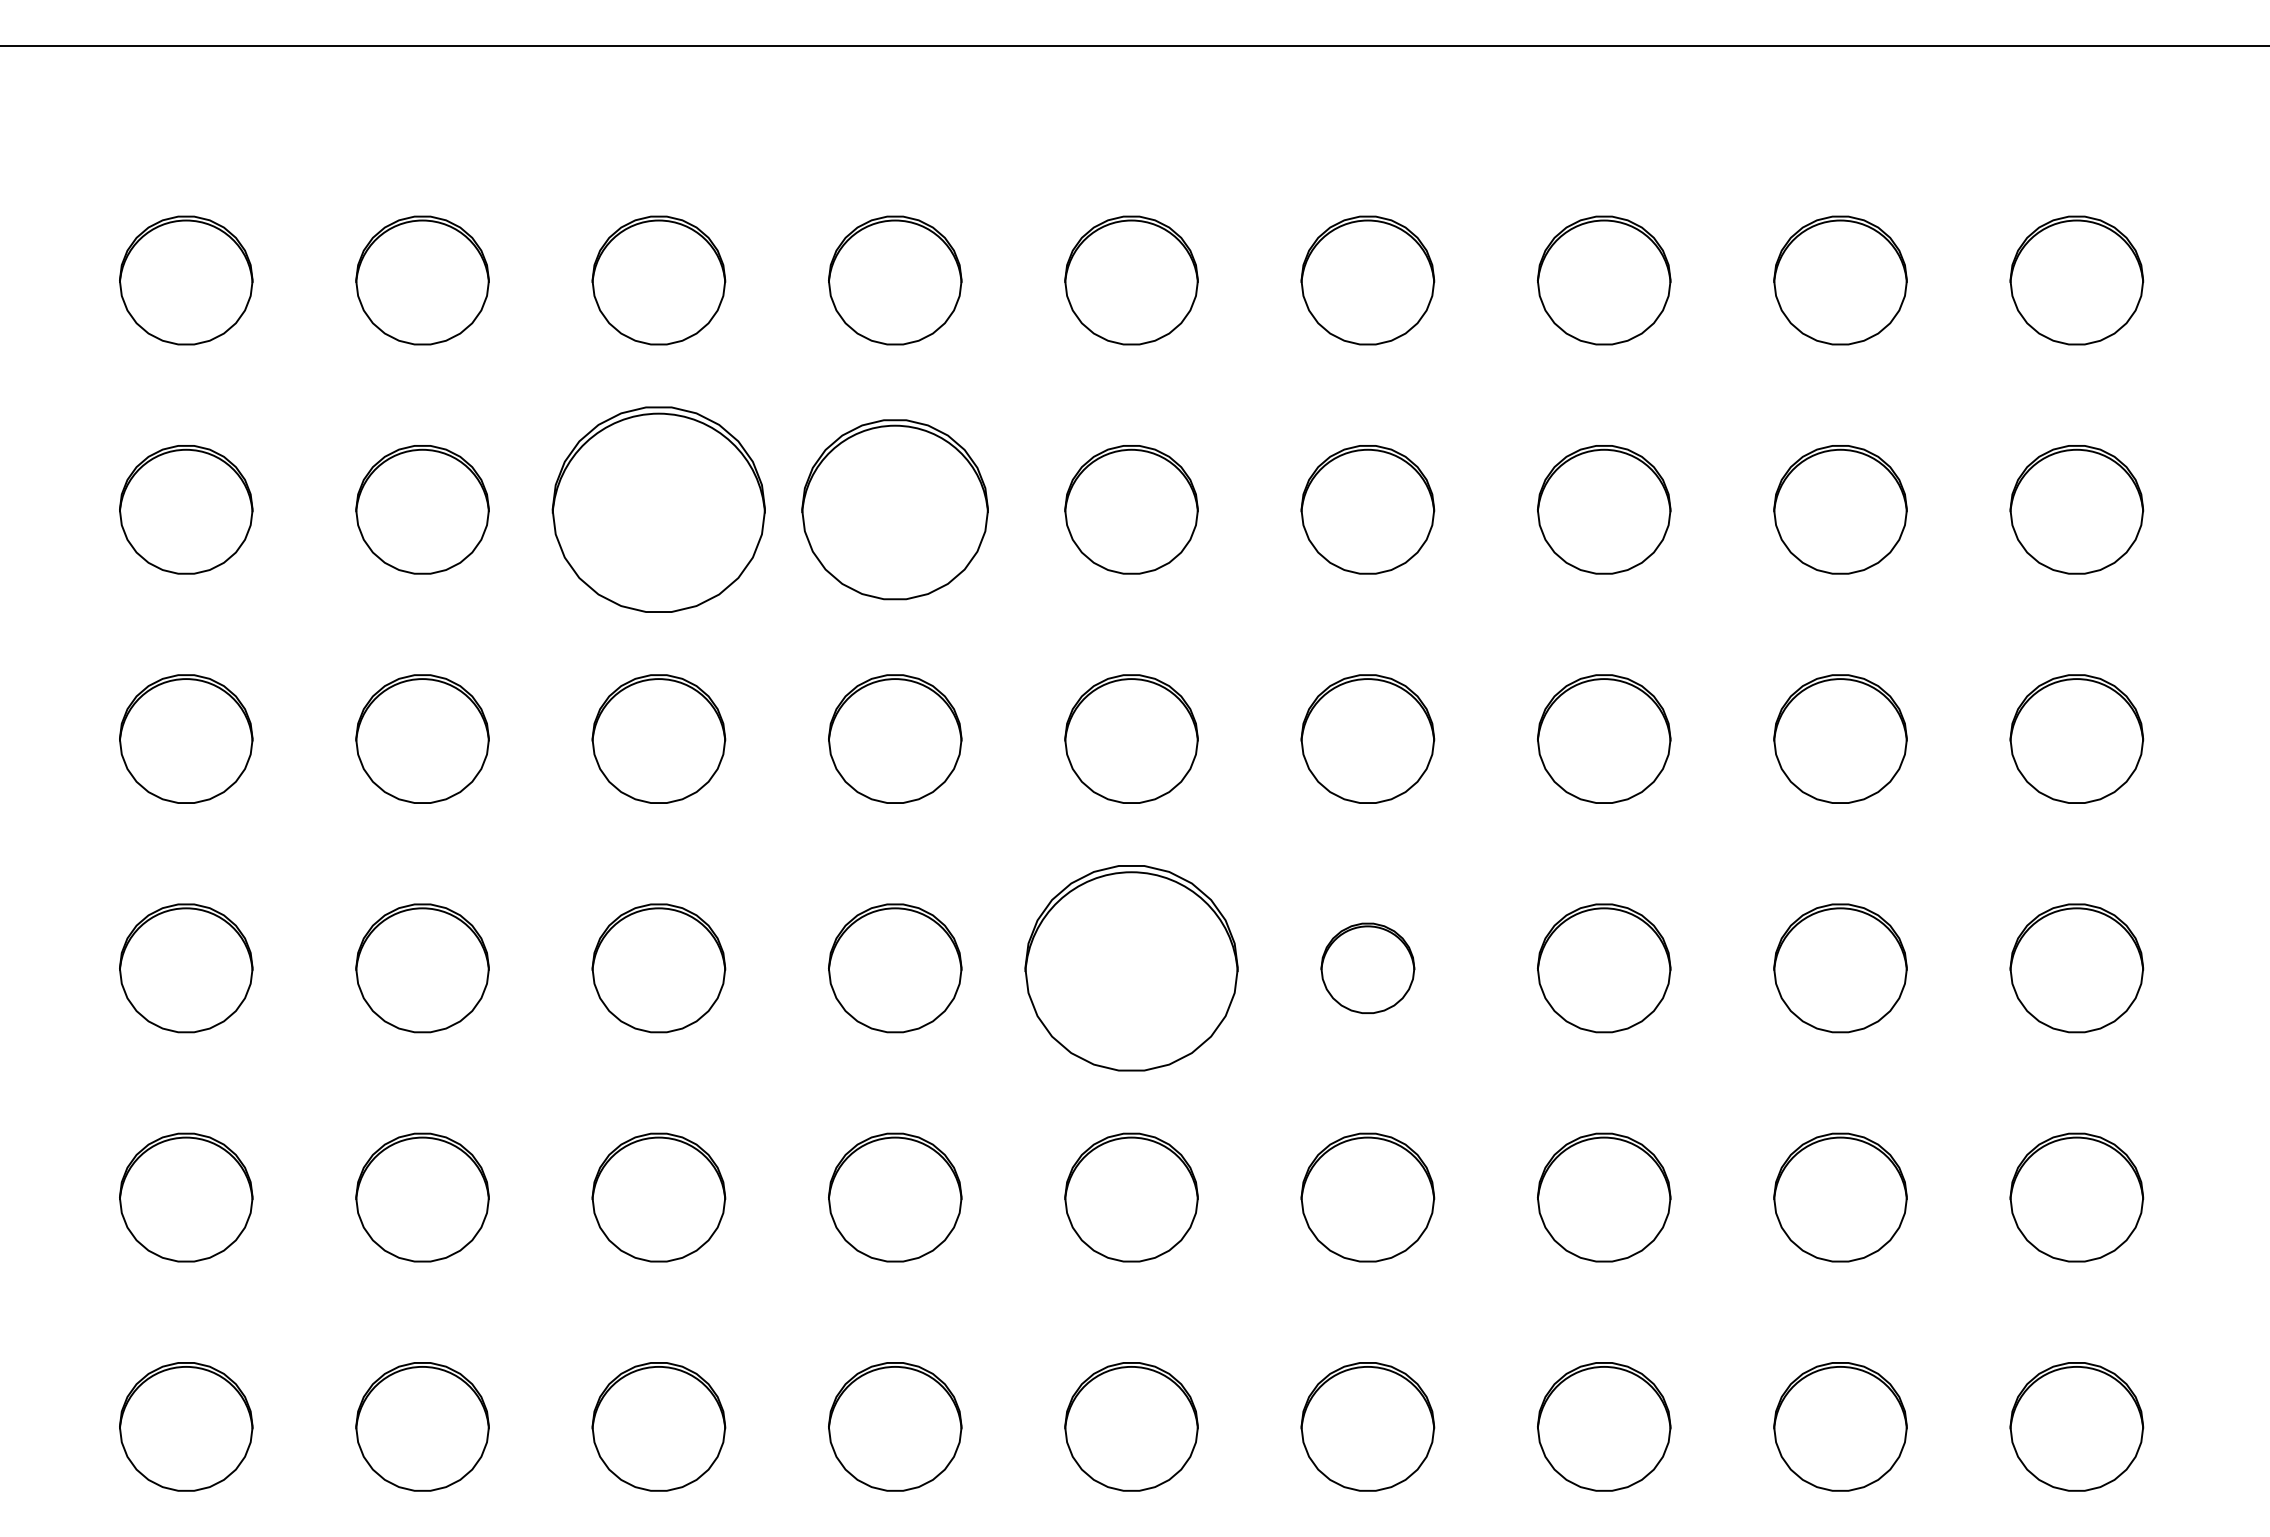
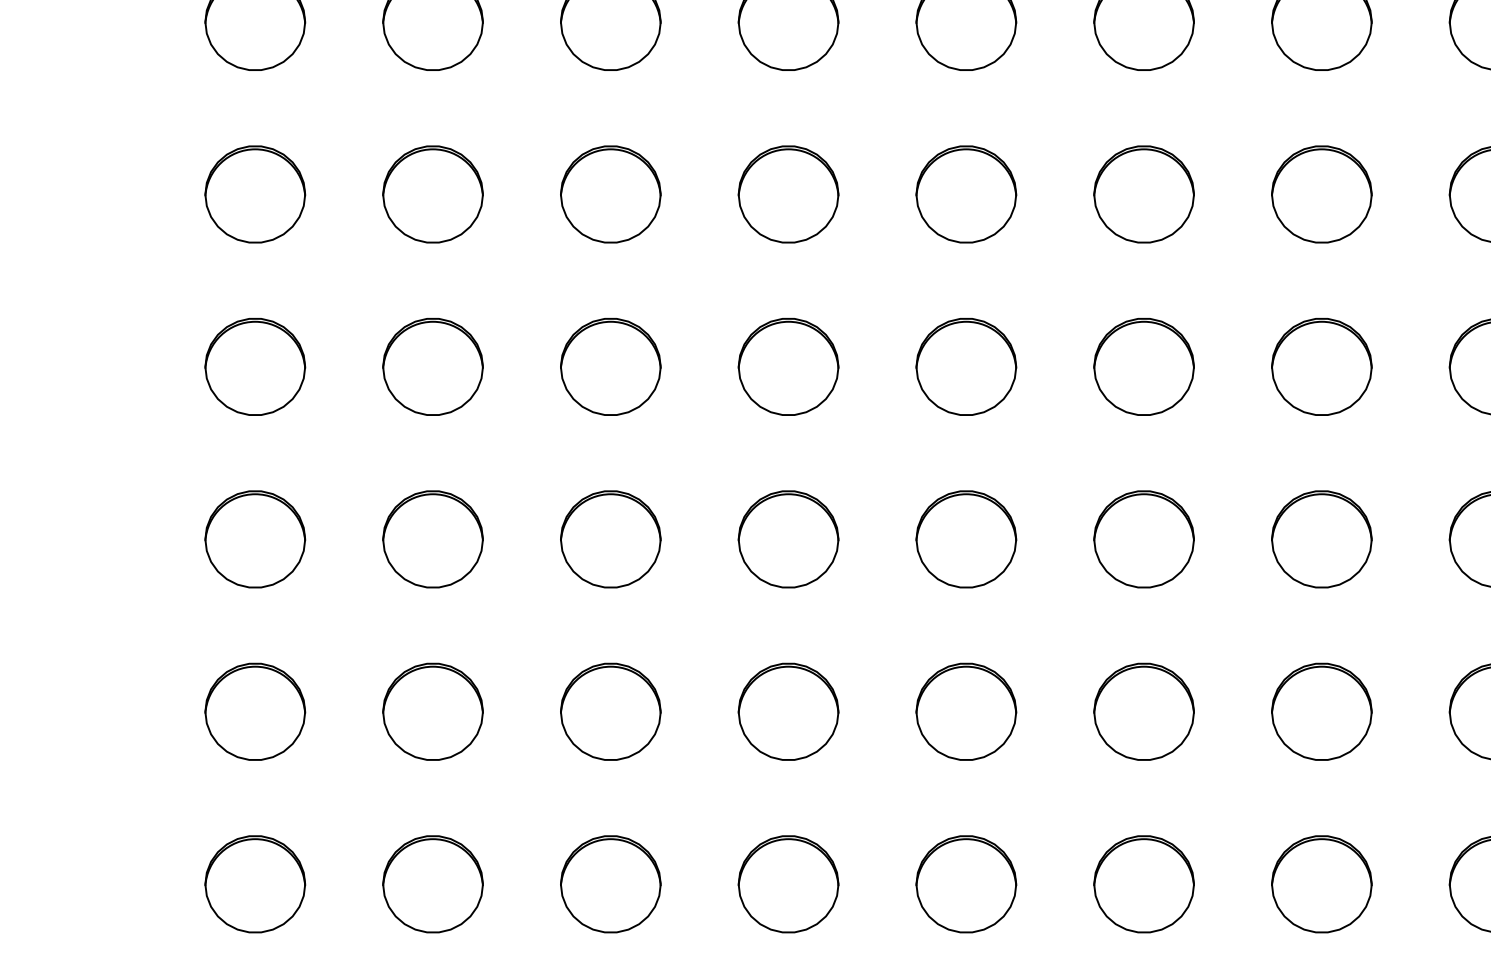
part: (658, 509) -> (610, 194), size x0.62
part: (895, 509) -> (788, 194), size x0.71
part: (1131, 968) -> (966, 539), size x0.62
part: (1367, 968) -> (1143, 539), size x1.43

